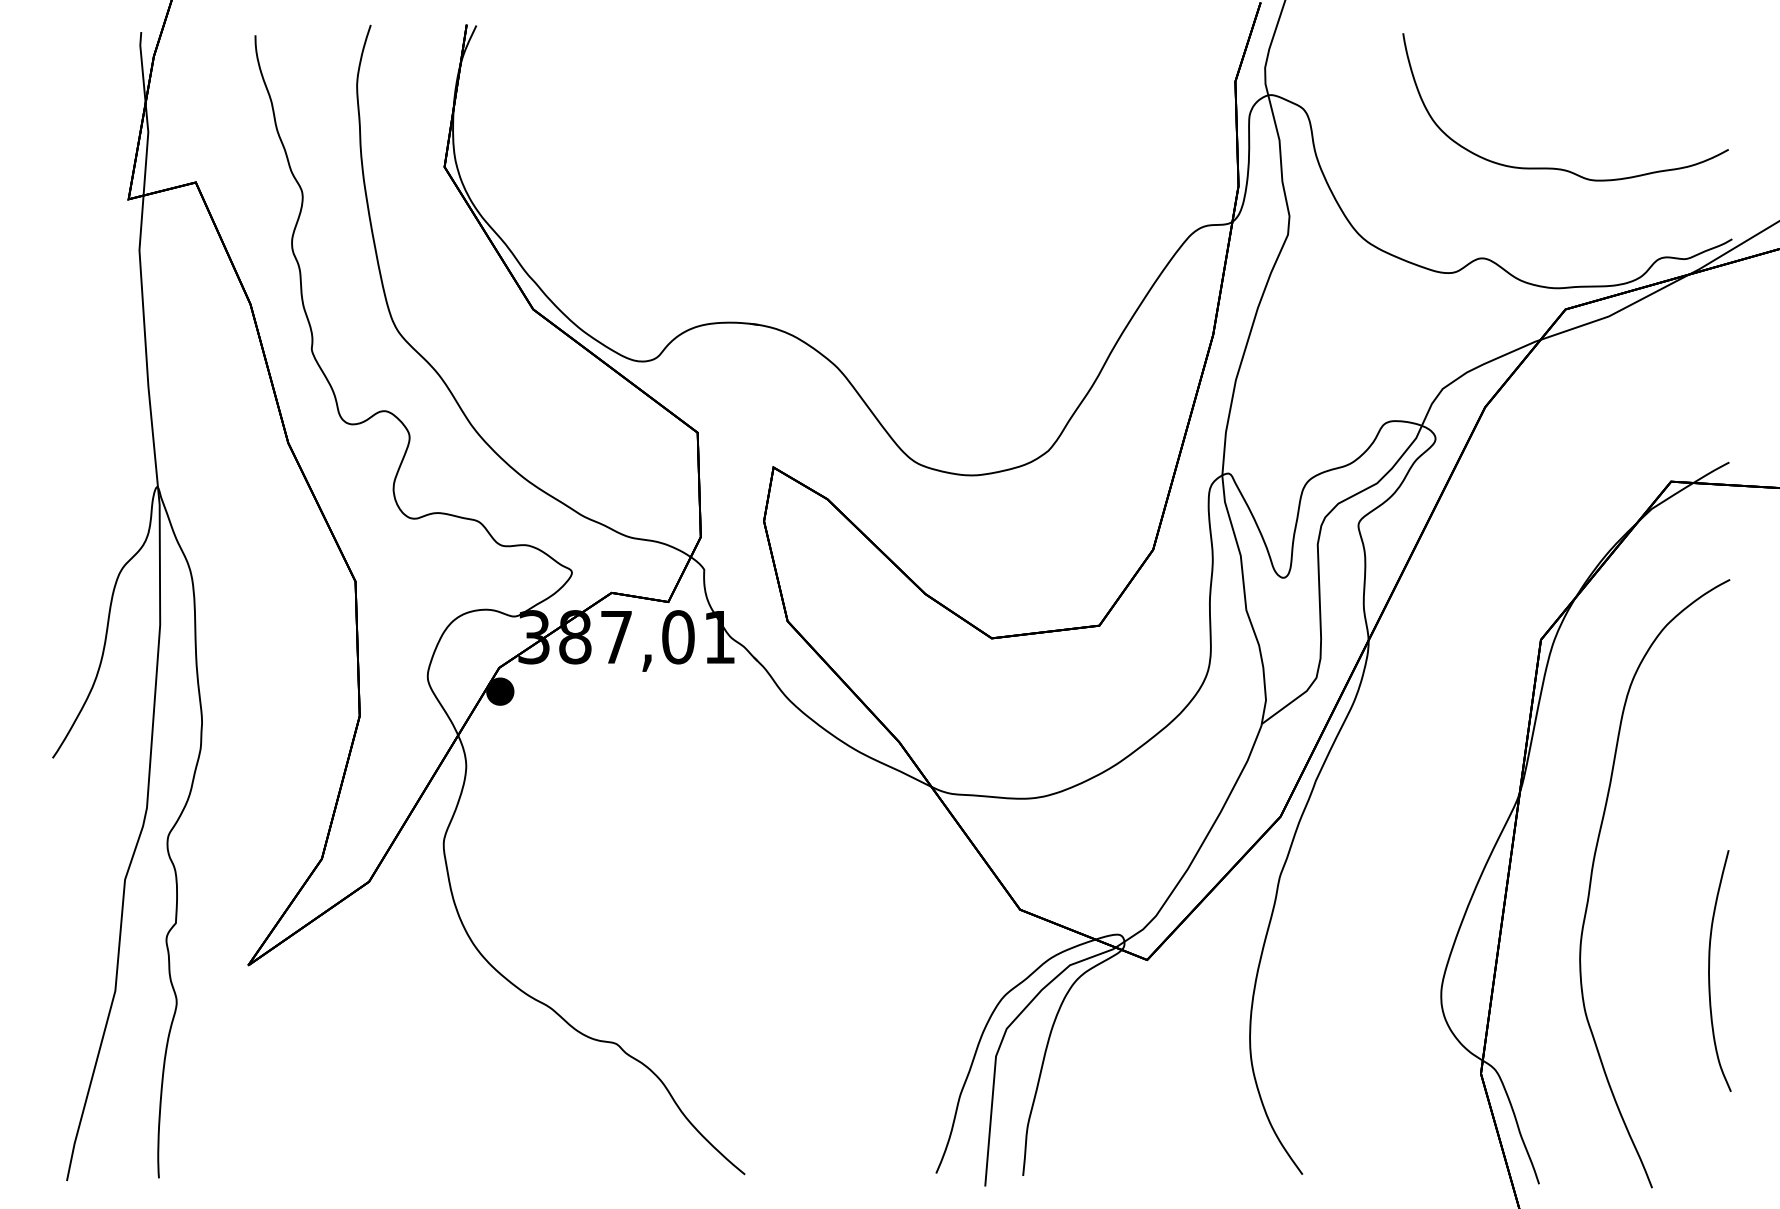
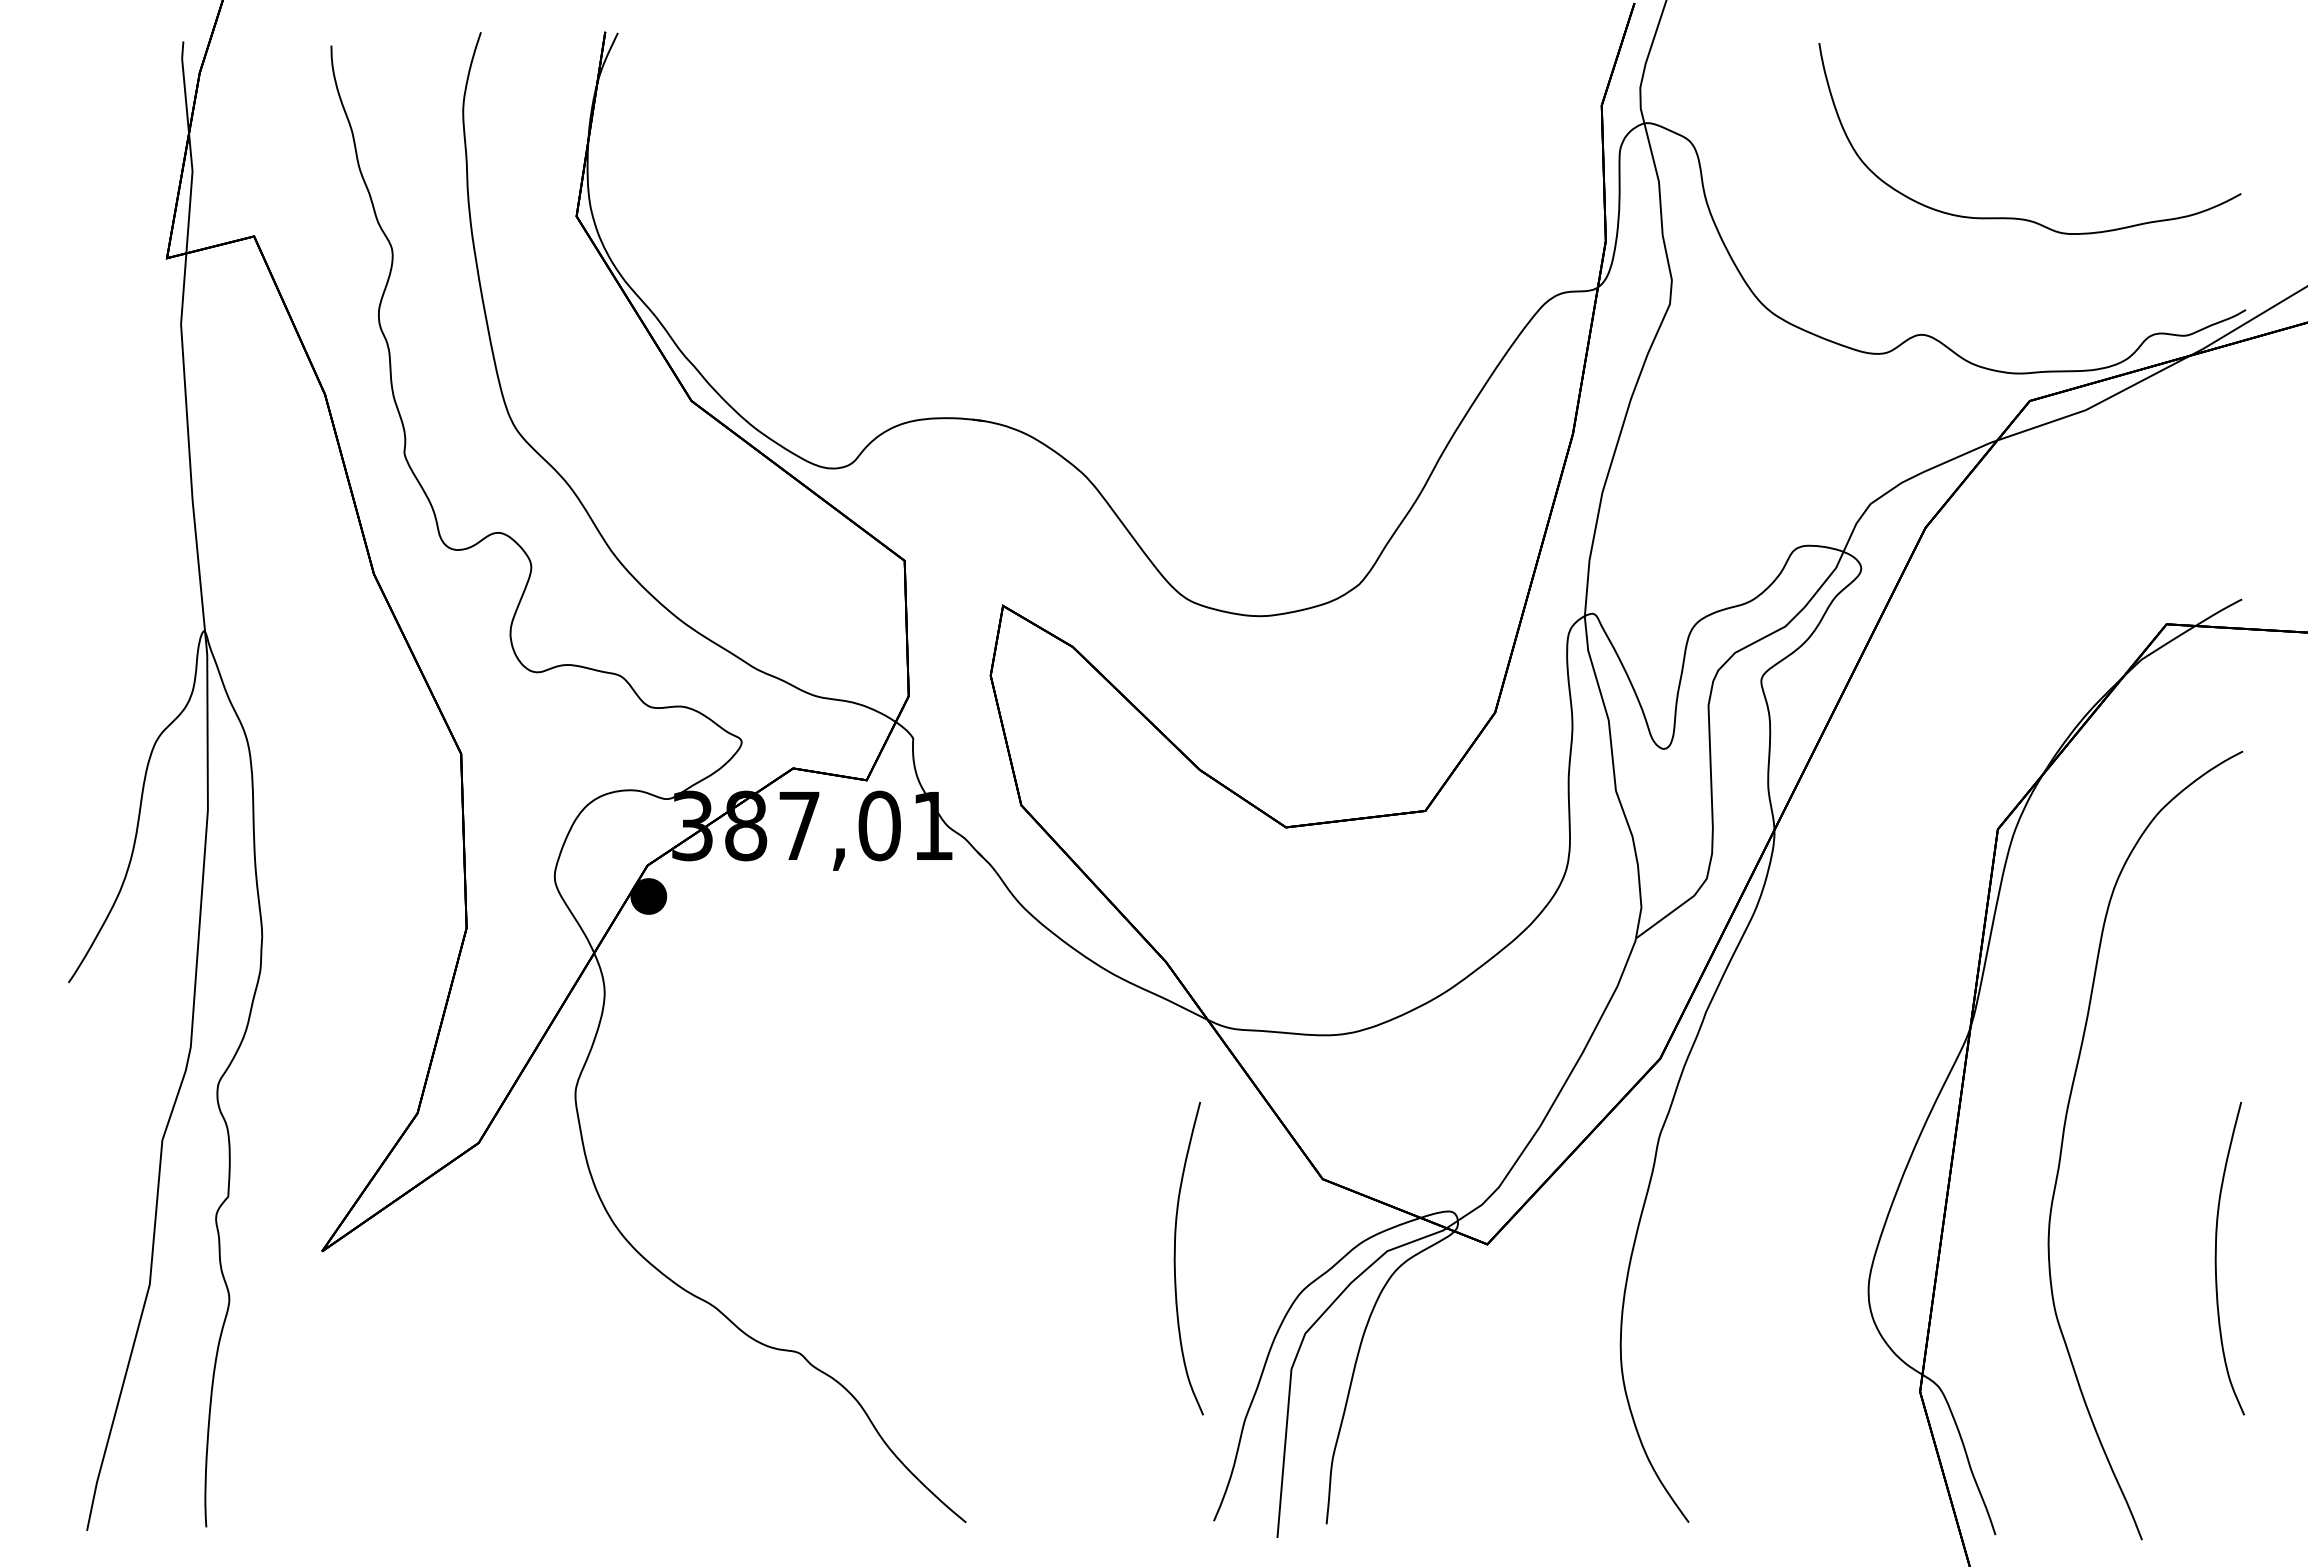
part: (906, 970) -> (1175, 1258), added

